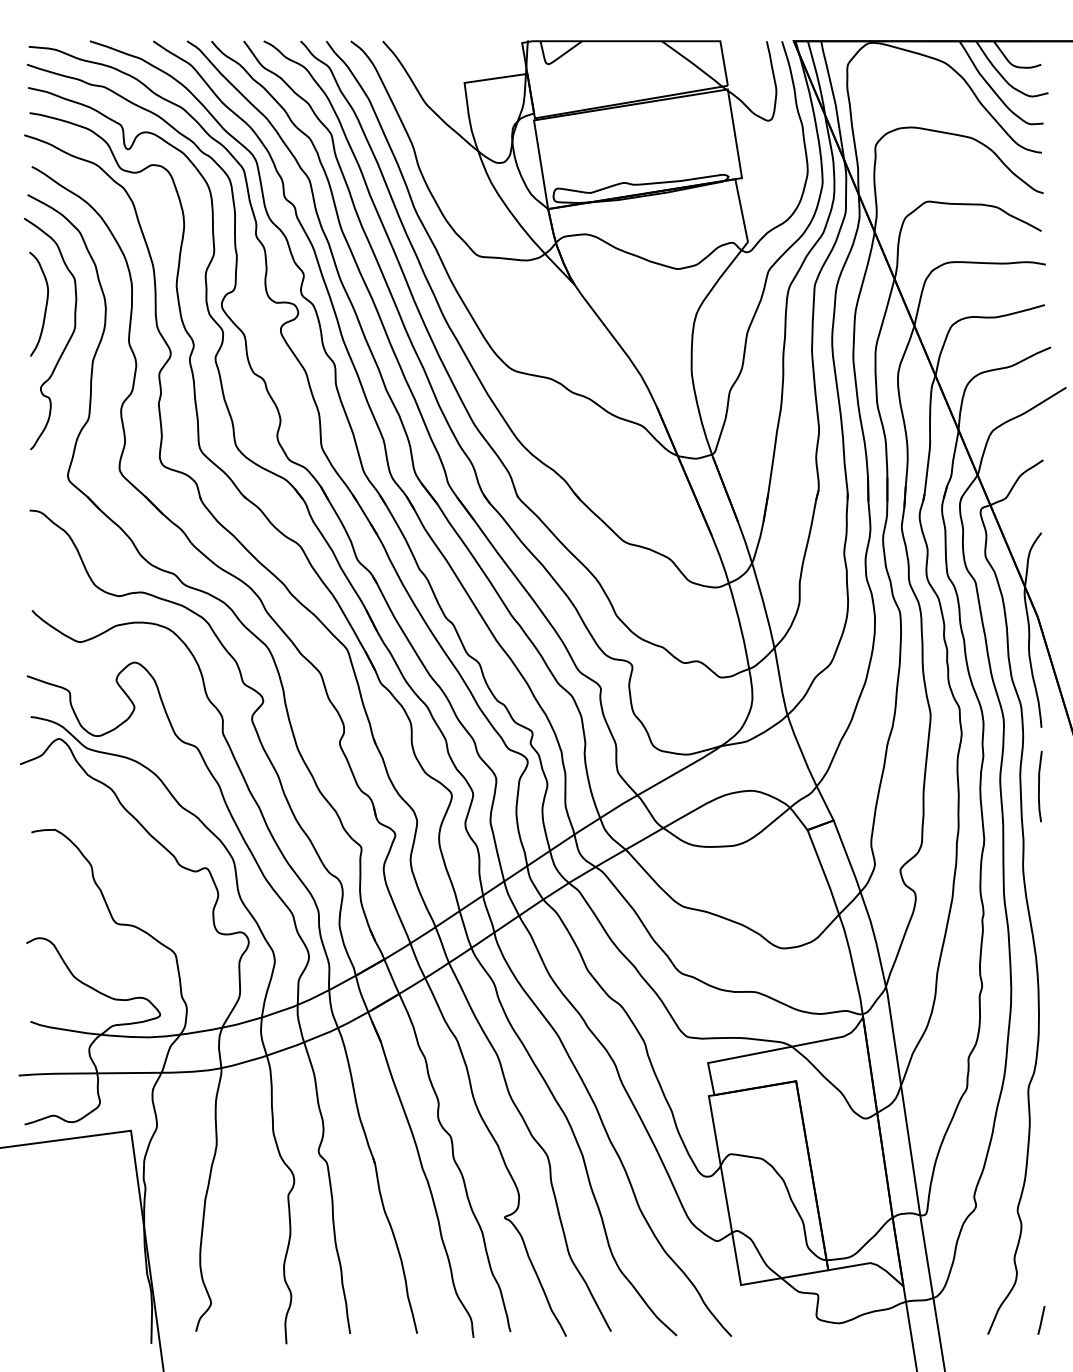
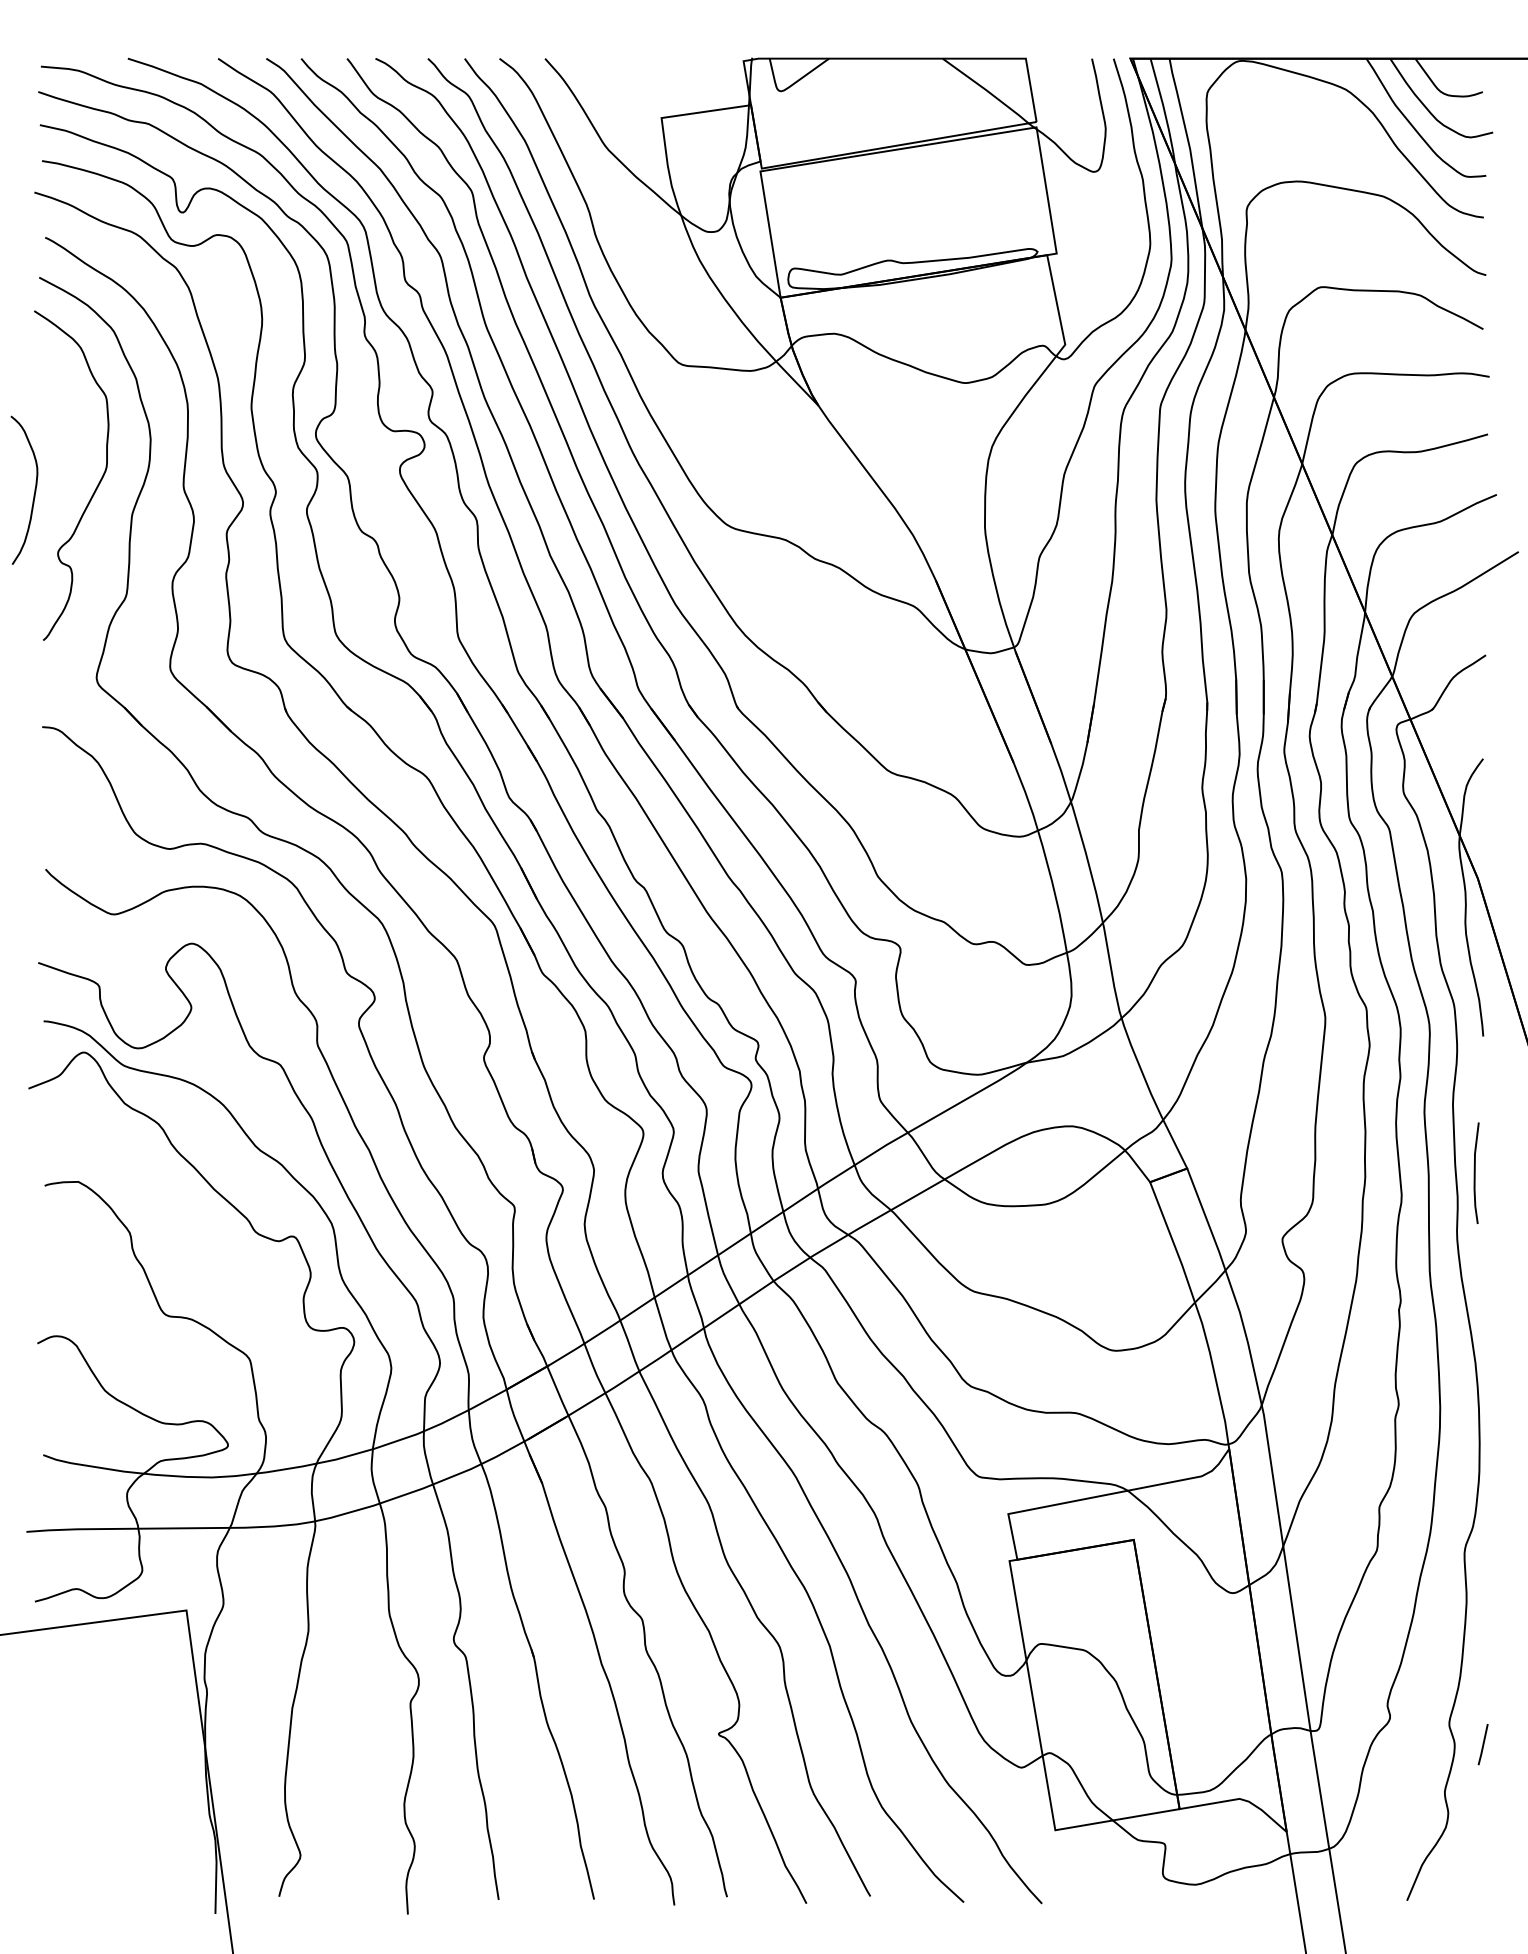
curve: (46, 303) -> (34, 489), moved
line: (1039, 786) -> (1475, 1172), moved
line: (1040, 1320) -> (1482, 1744), moved

